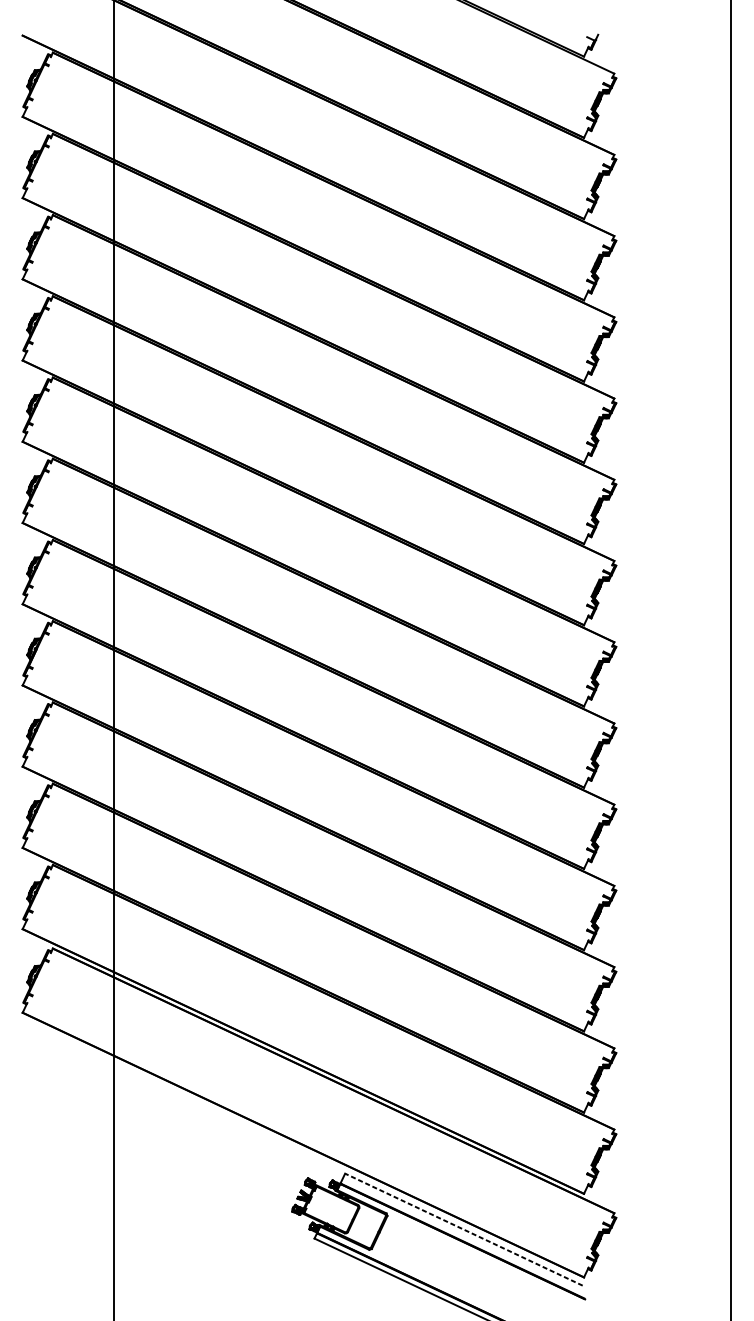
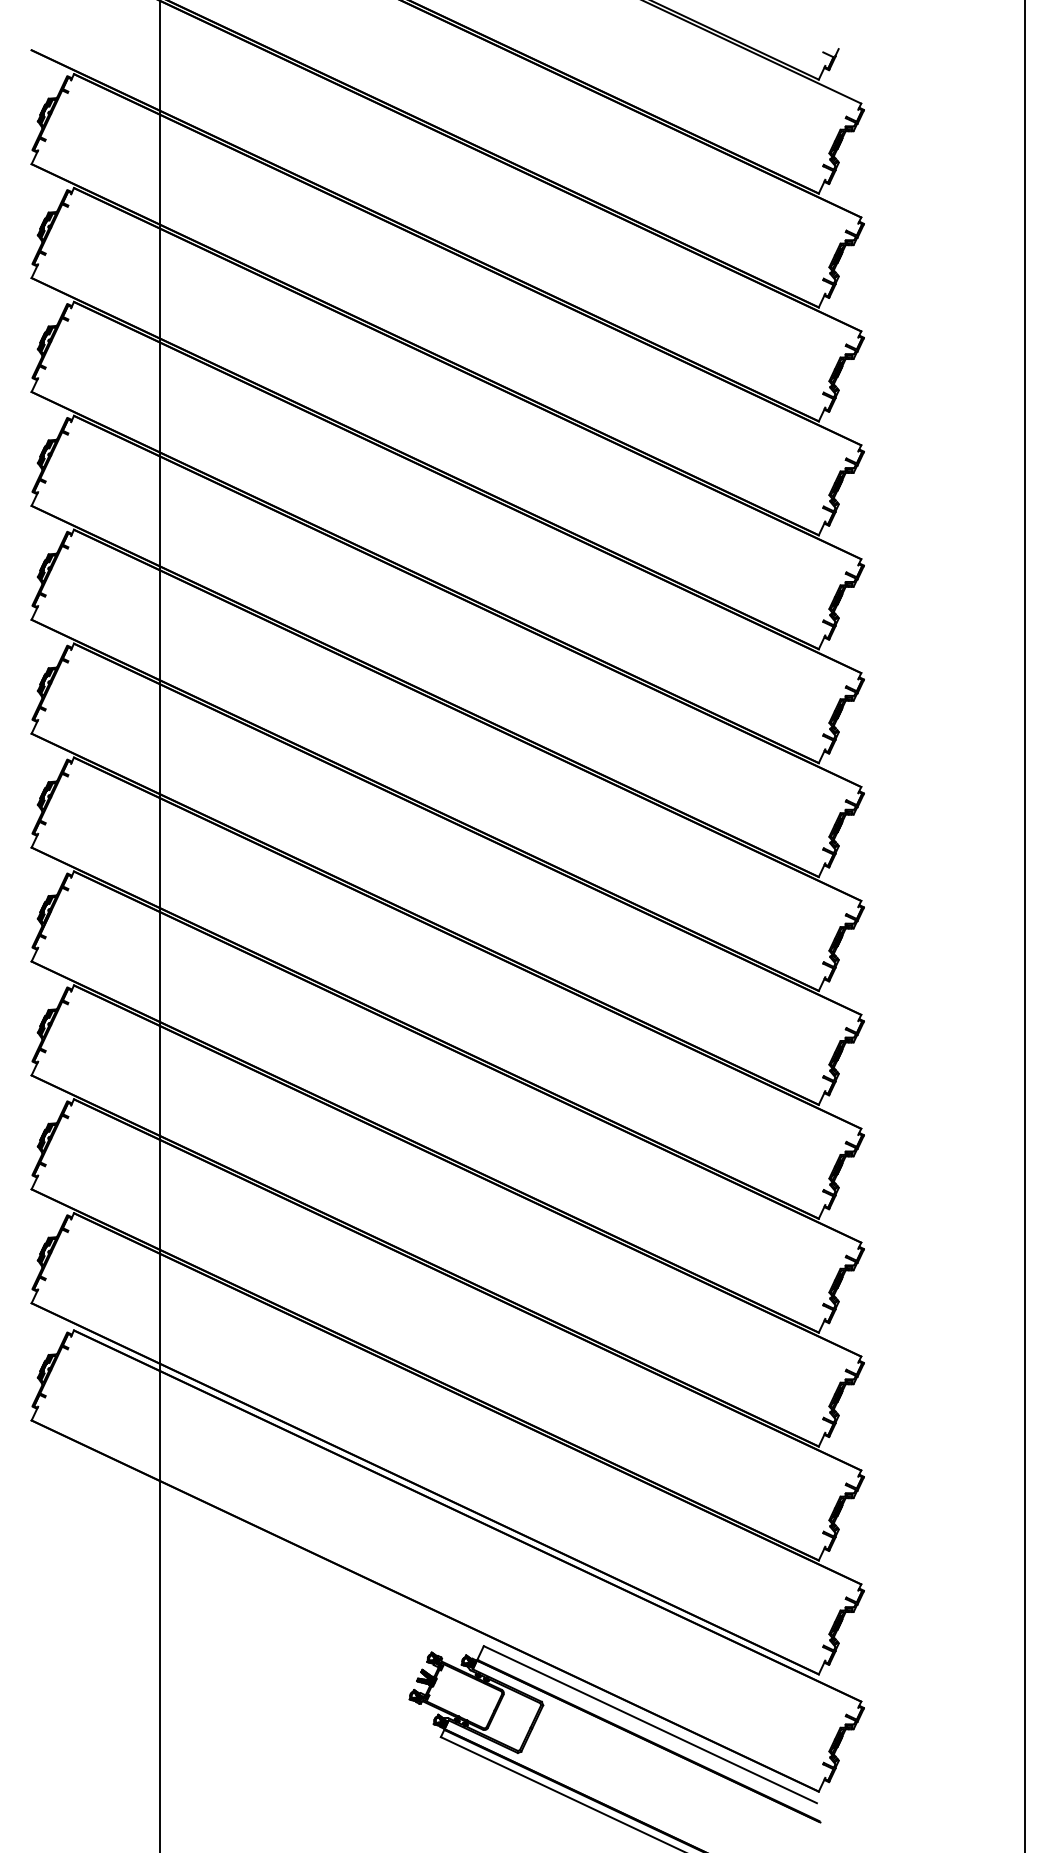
line: (463, 1229) -> (649, 1724), dashed -> solid

